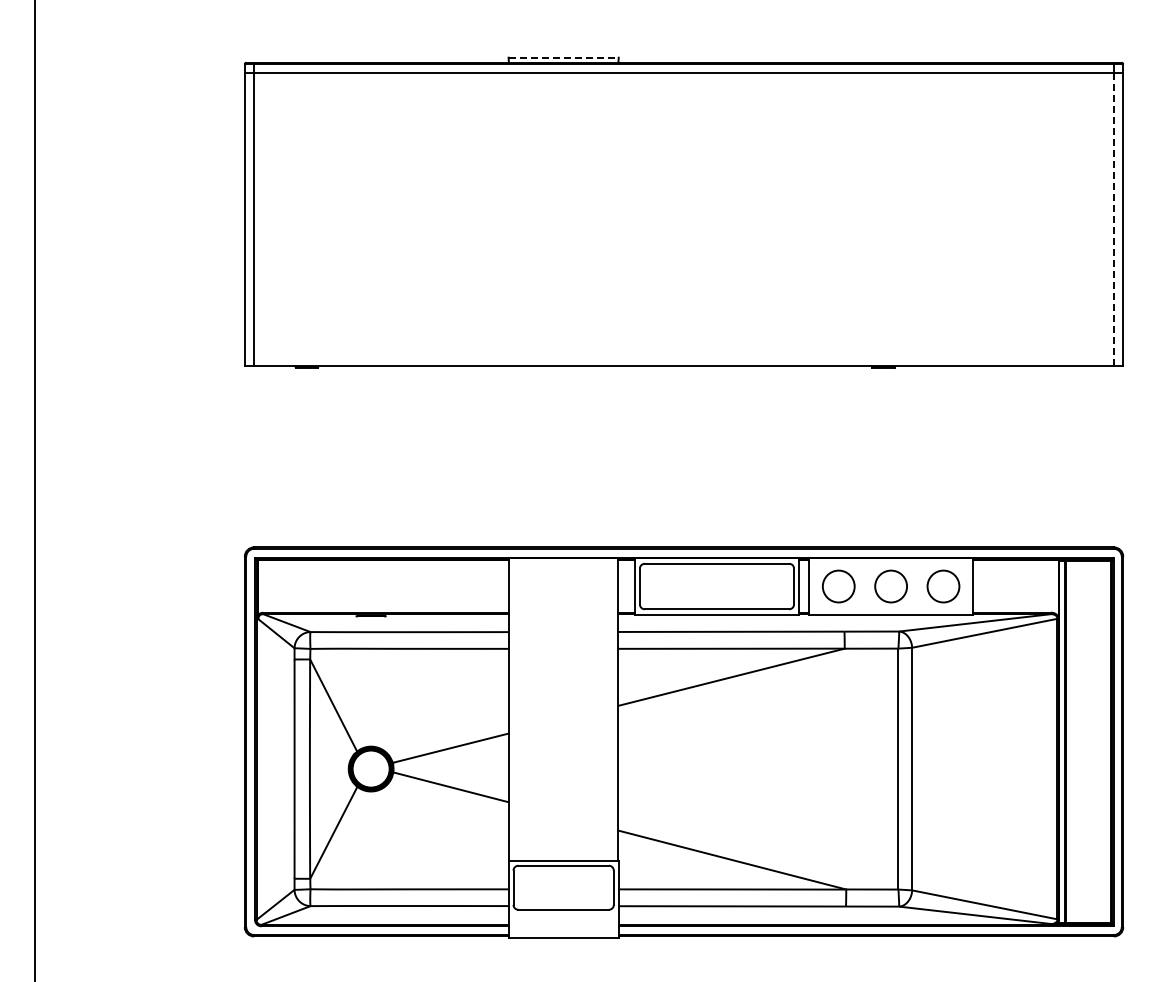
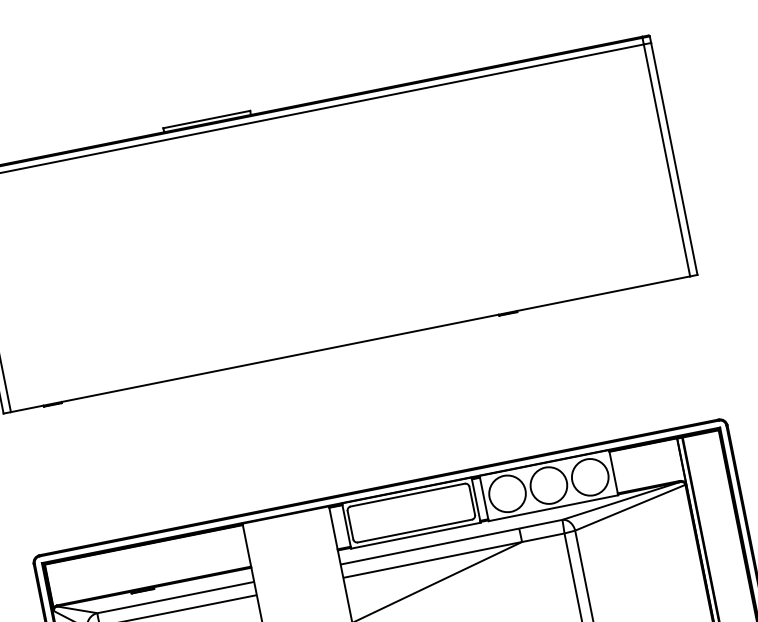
line: (564, 57) -> (207, 119), dashed -> solid
line: (1113, 219) -> (666, 160), dashed -> solid
circle: (838, 586) -> (507, 493), size x1.43
circle: (890, 586) -> (548, 485), size x1.43
circle: (943, 586) -> (590, 477), size x1.43

